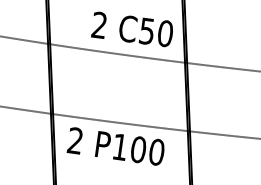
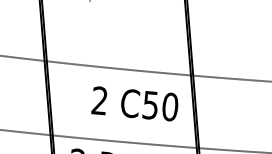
text: (131, 29) -> (134, 103), moved

